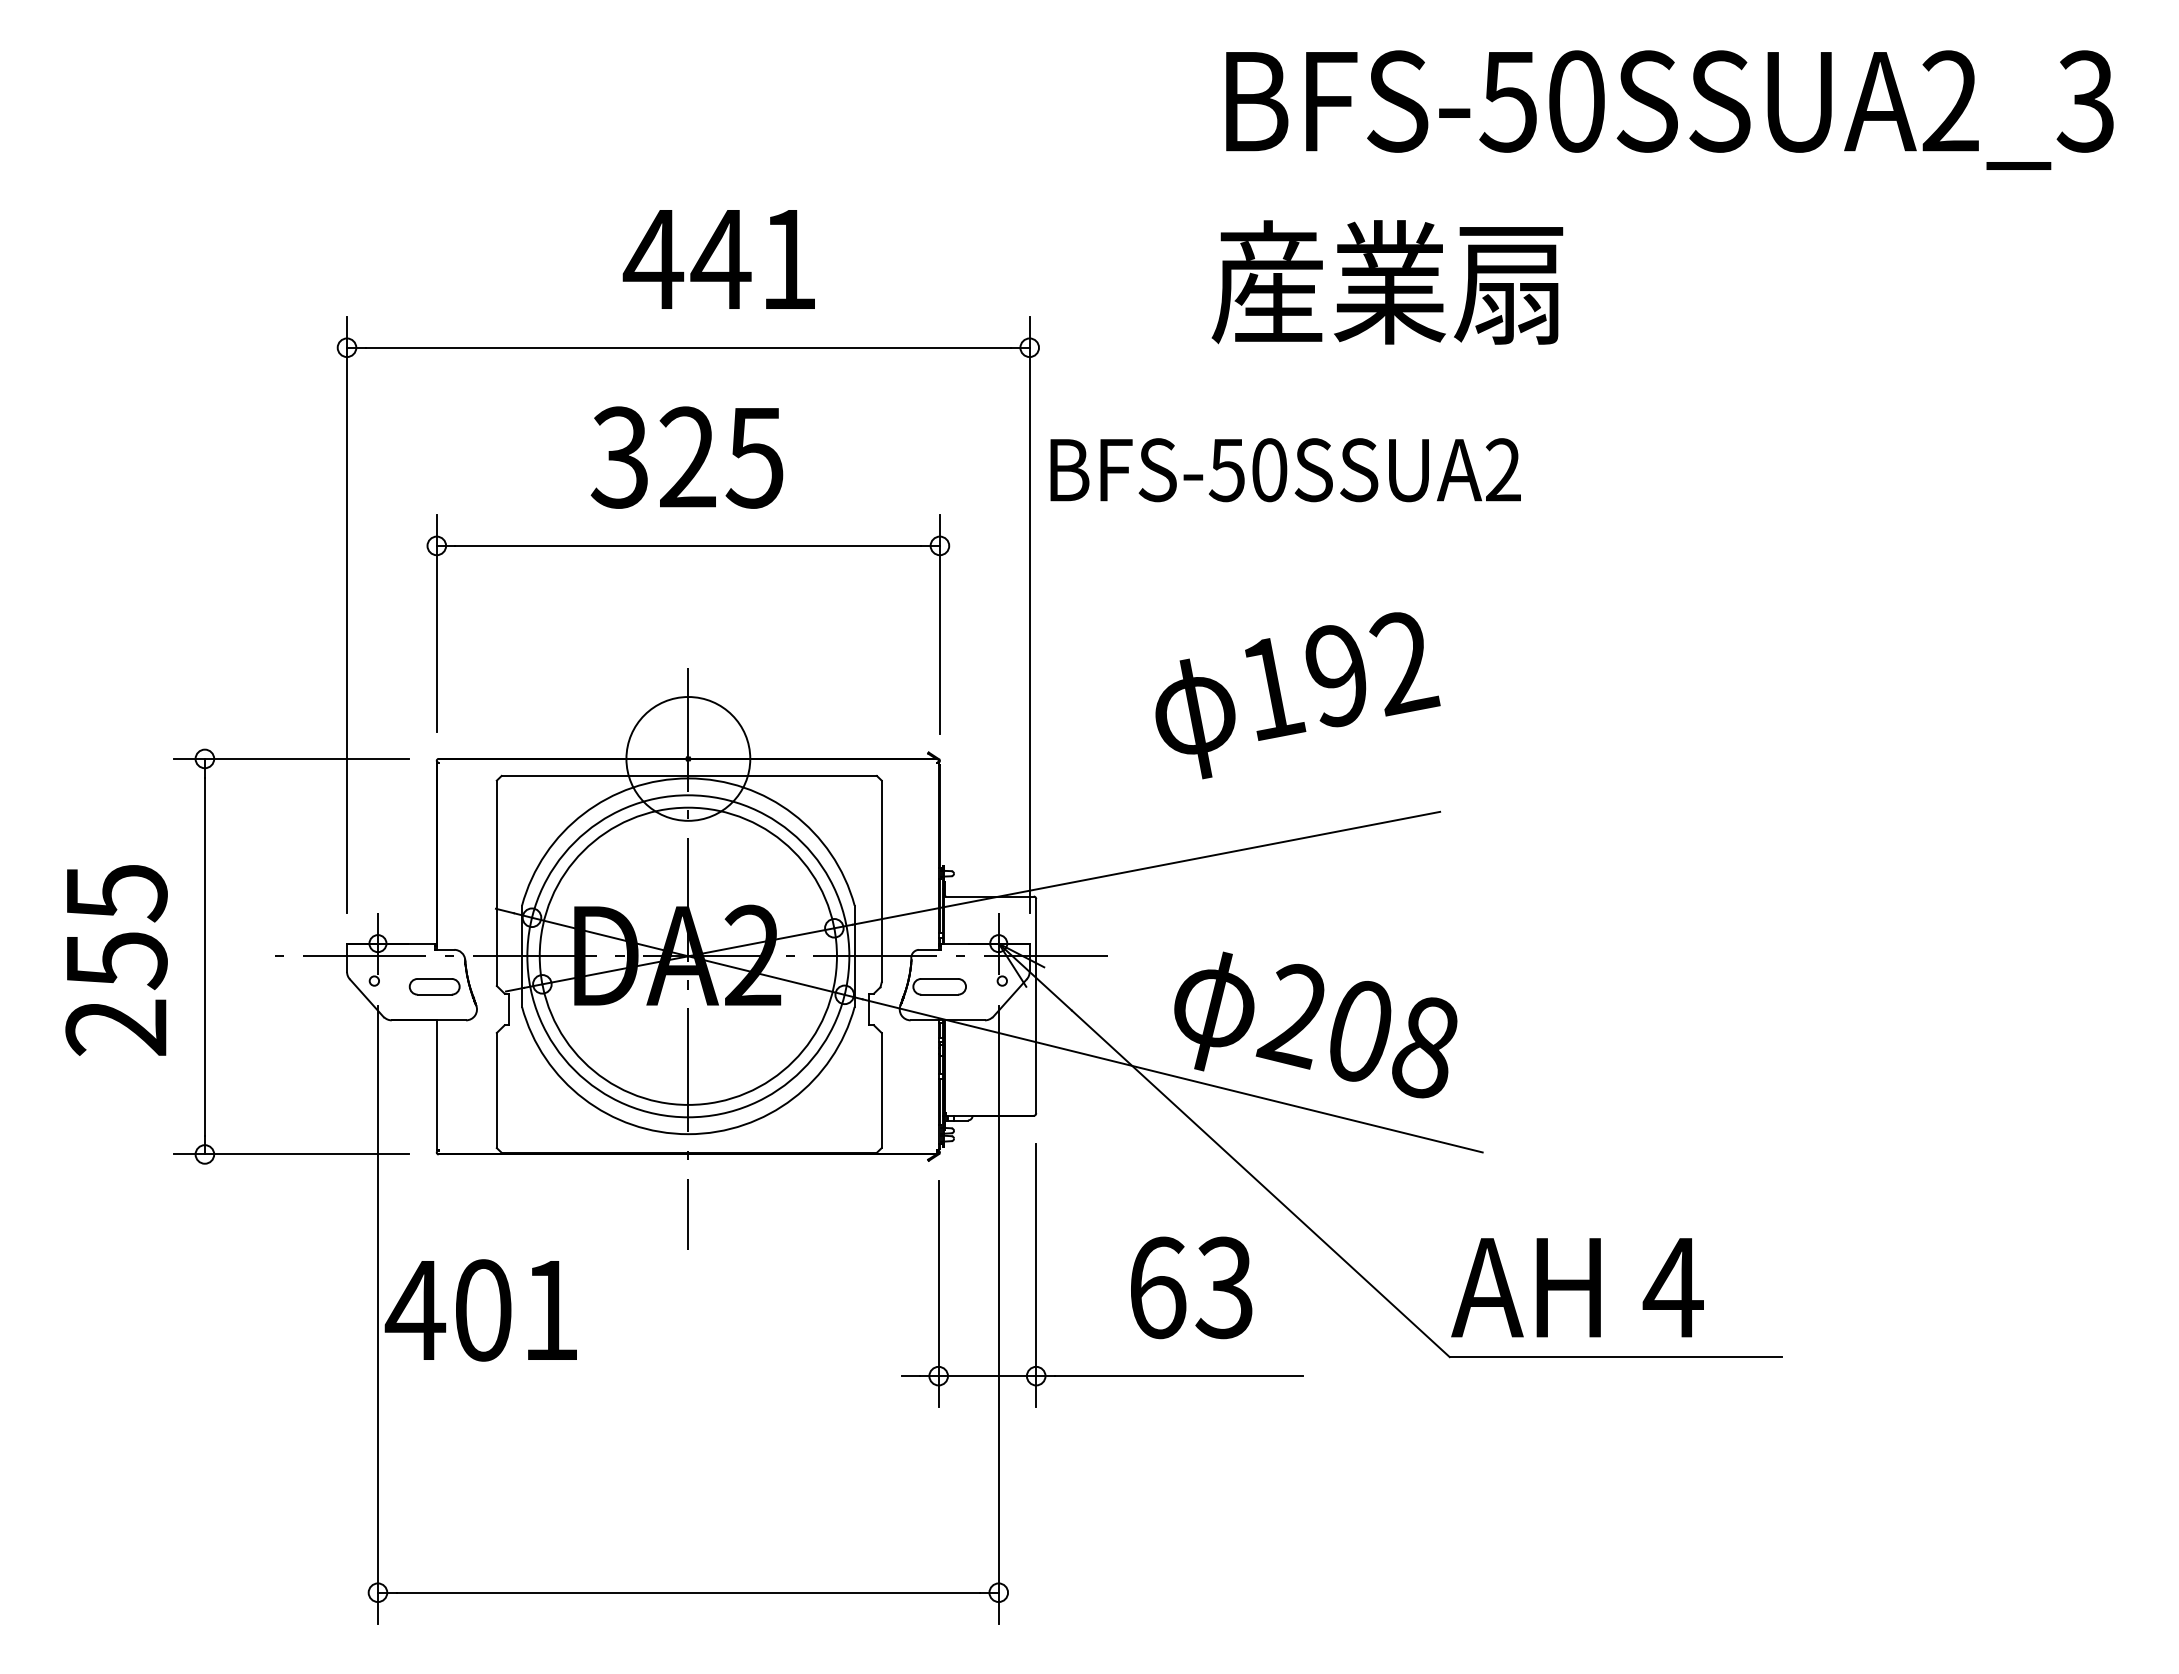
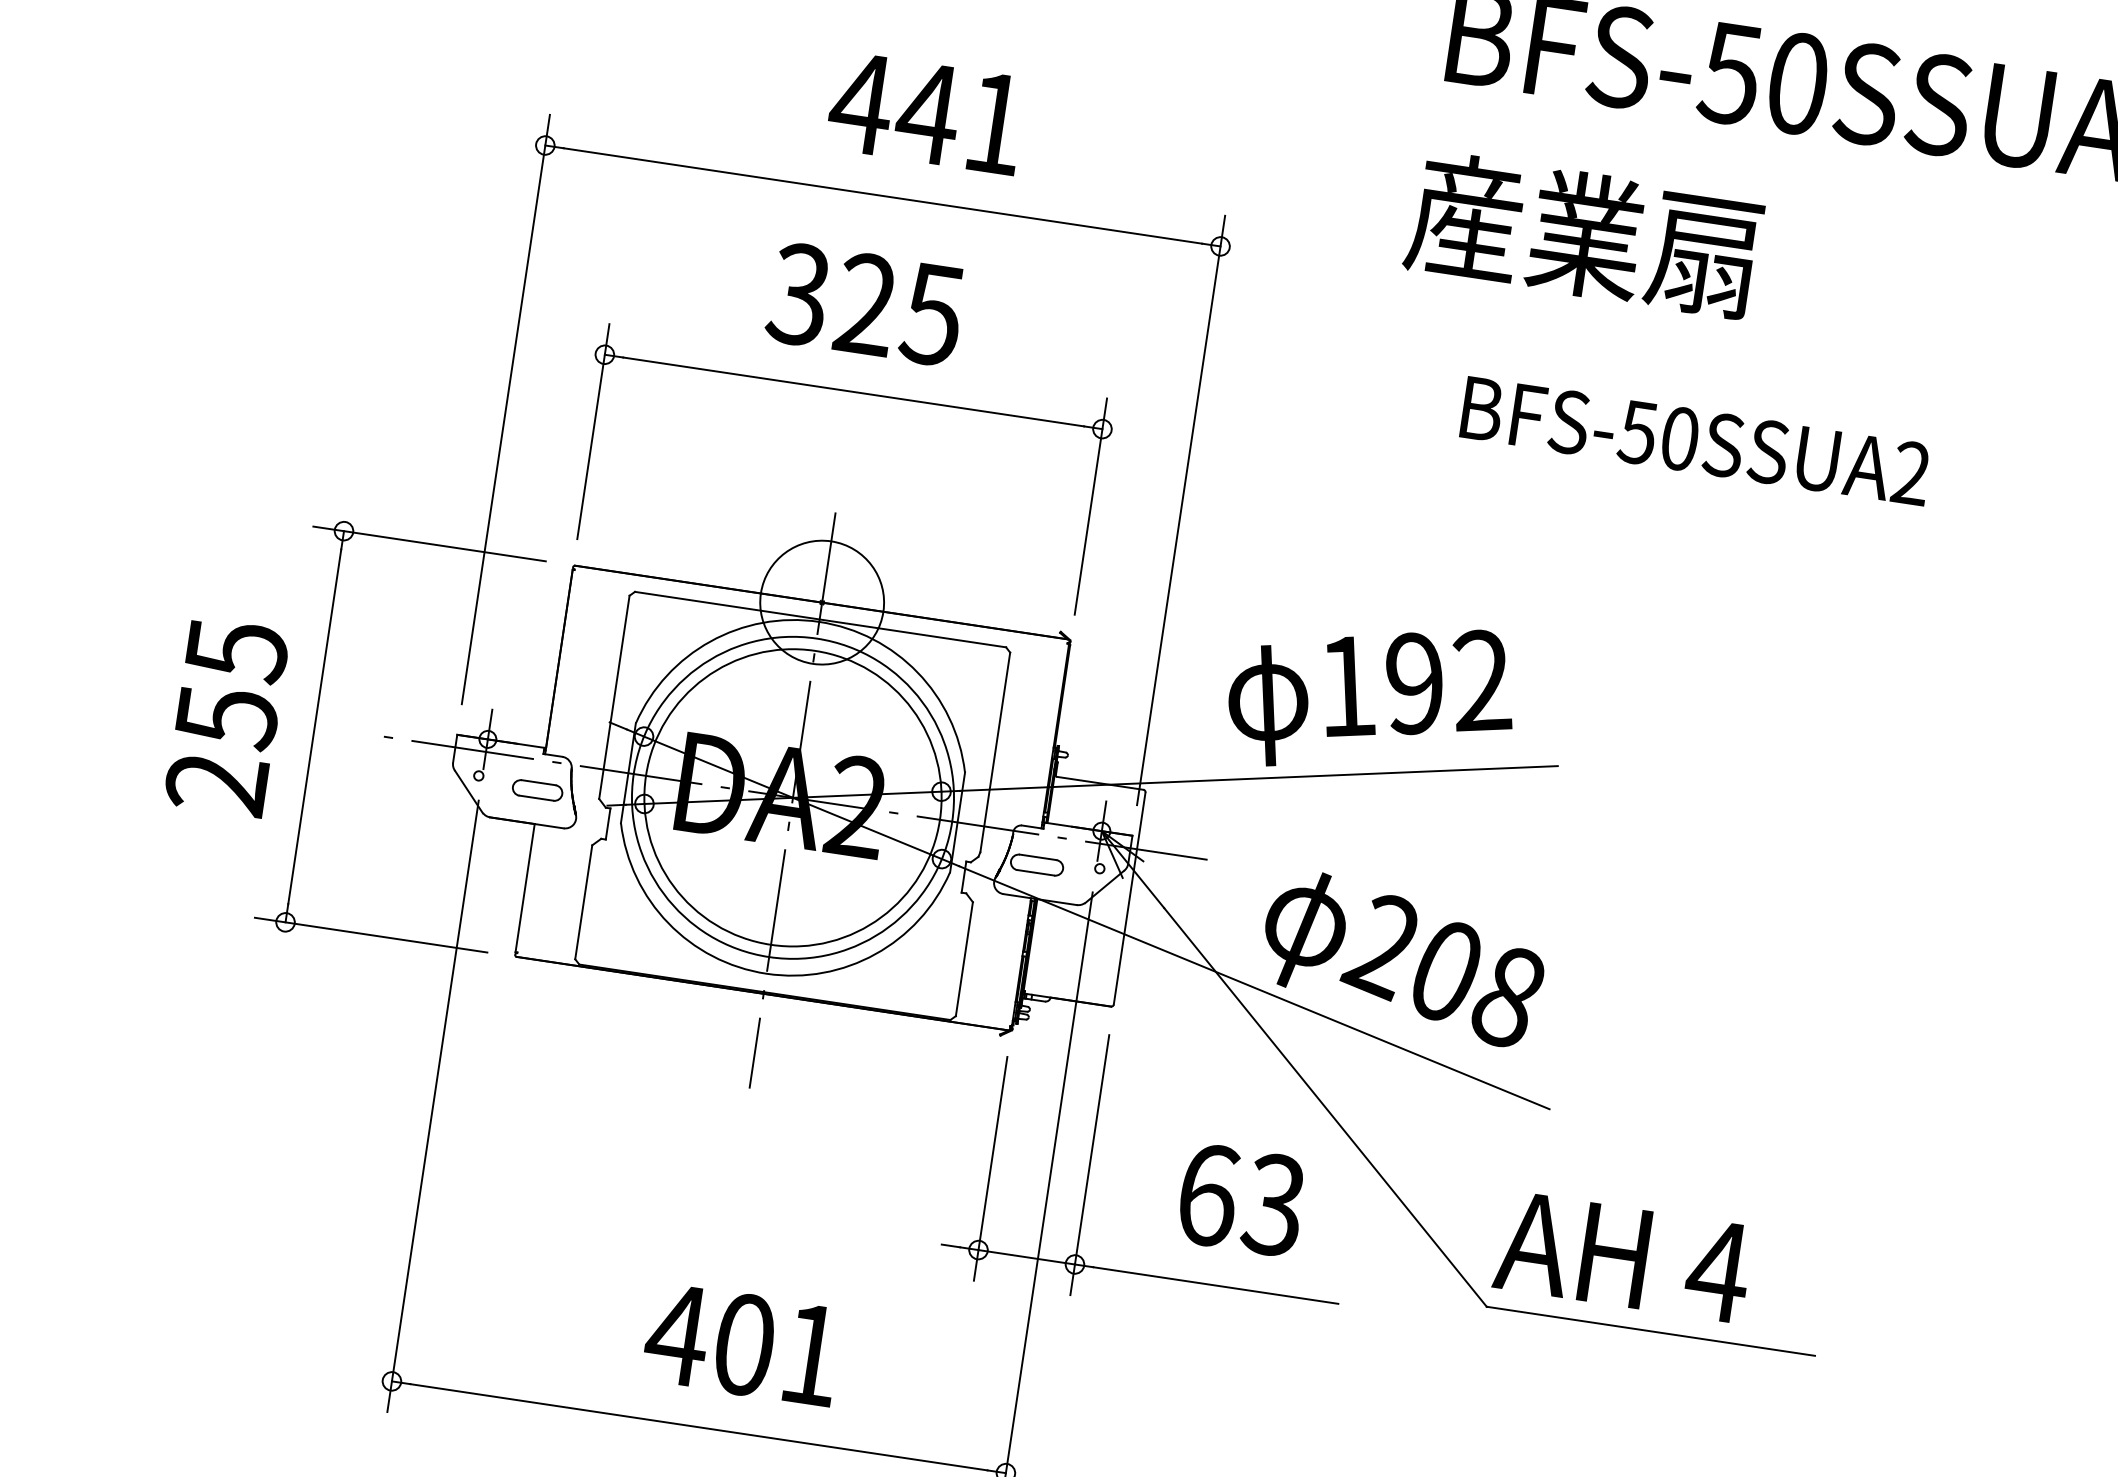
text: (1285, 470) -> (1695, 441), moved
text: (1297, 695) -> (1372, 697), moved
text: (480, 1310) -> (741, 1344), moved

